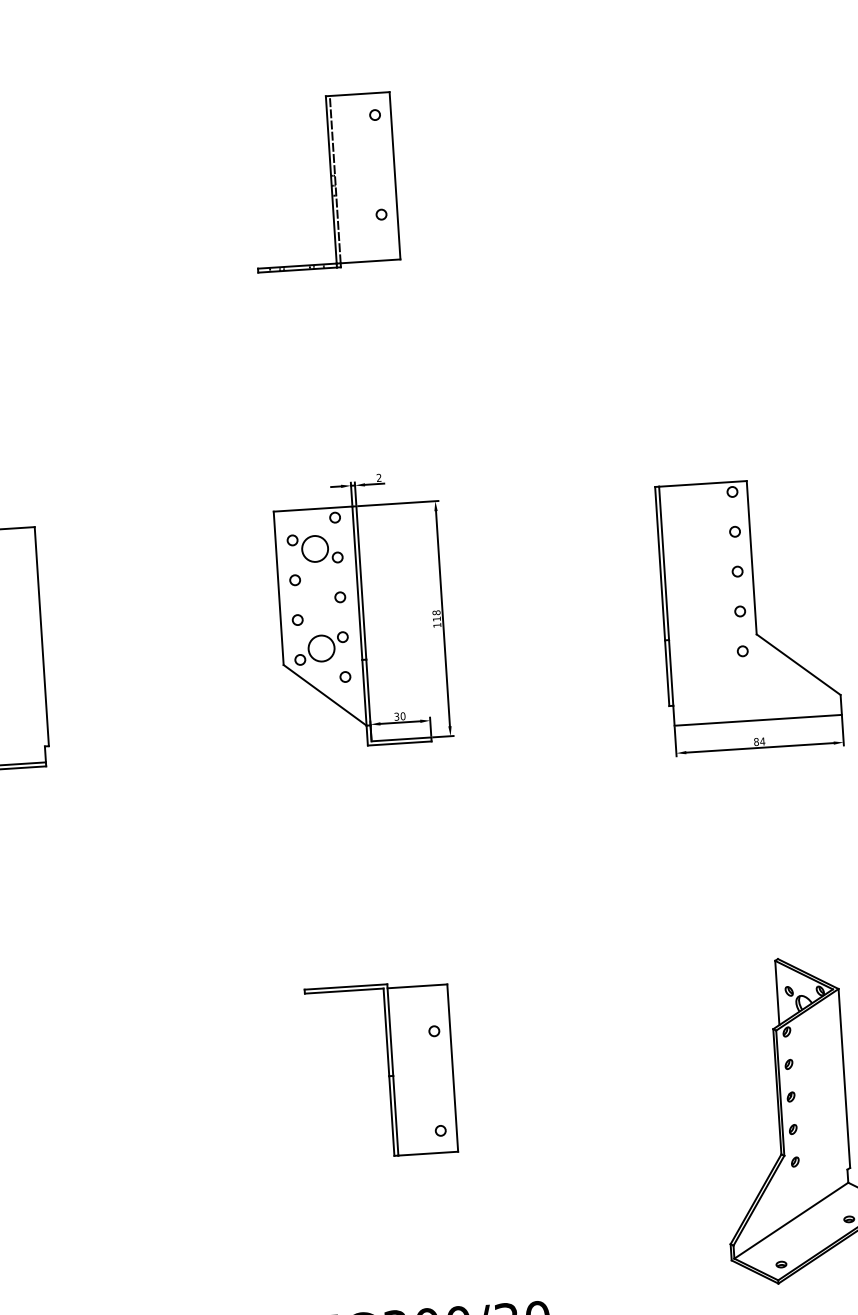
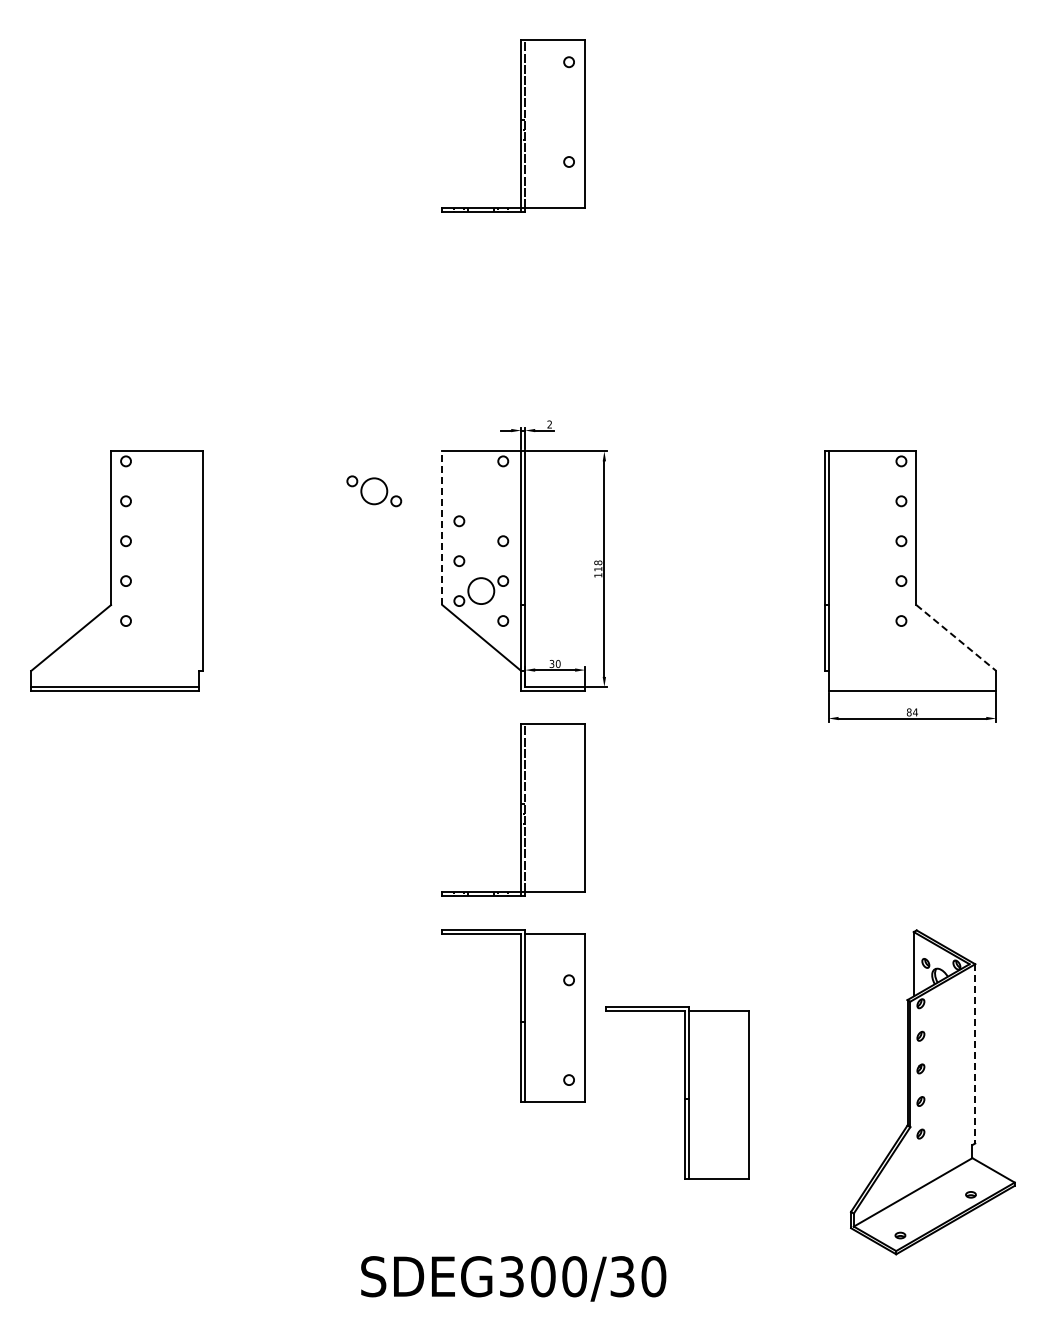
part: (315, 549) -> (374, 491), moved
line: (278, 588) -> (442, 528), solid -> dashed
line: (798, 665) -> (956, 638), solid -> dashed
part: (374, 863) -> (520, 809), added
line: (844, 1078) -> (975, 1053), solid -> dashed
part: (556, 1135) -> (684, 1092), added

